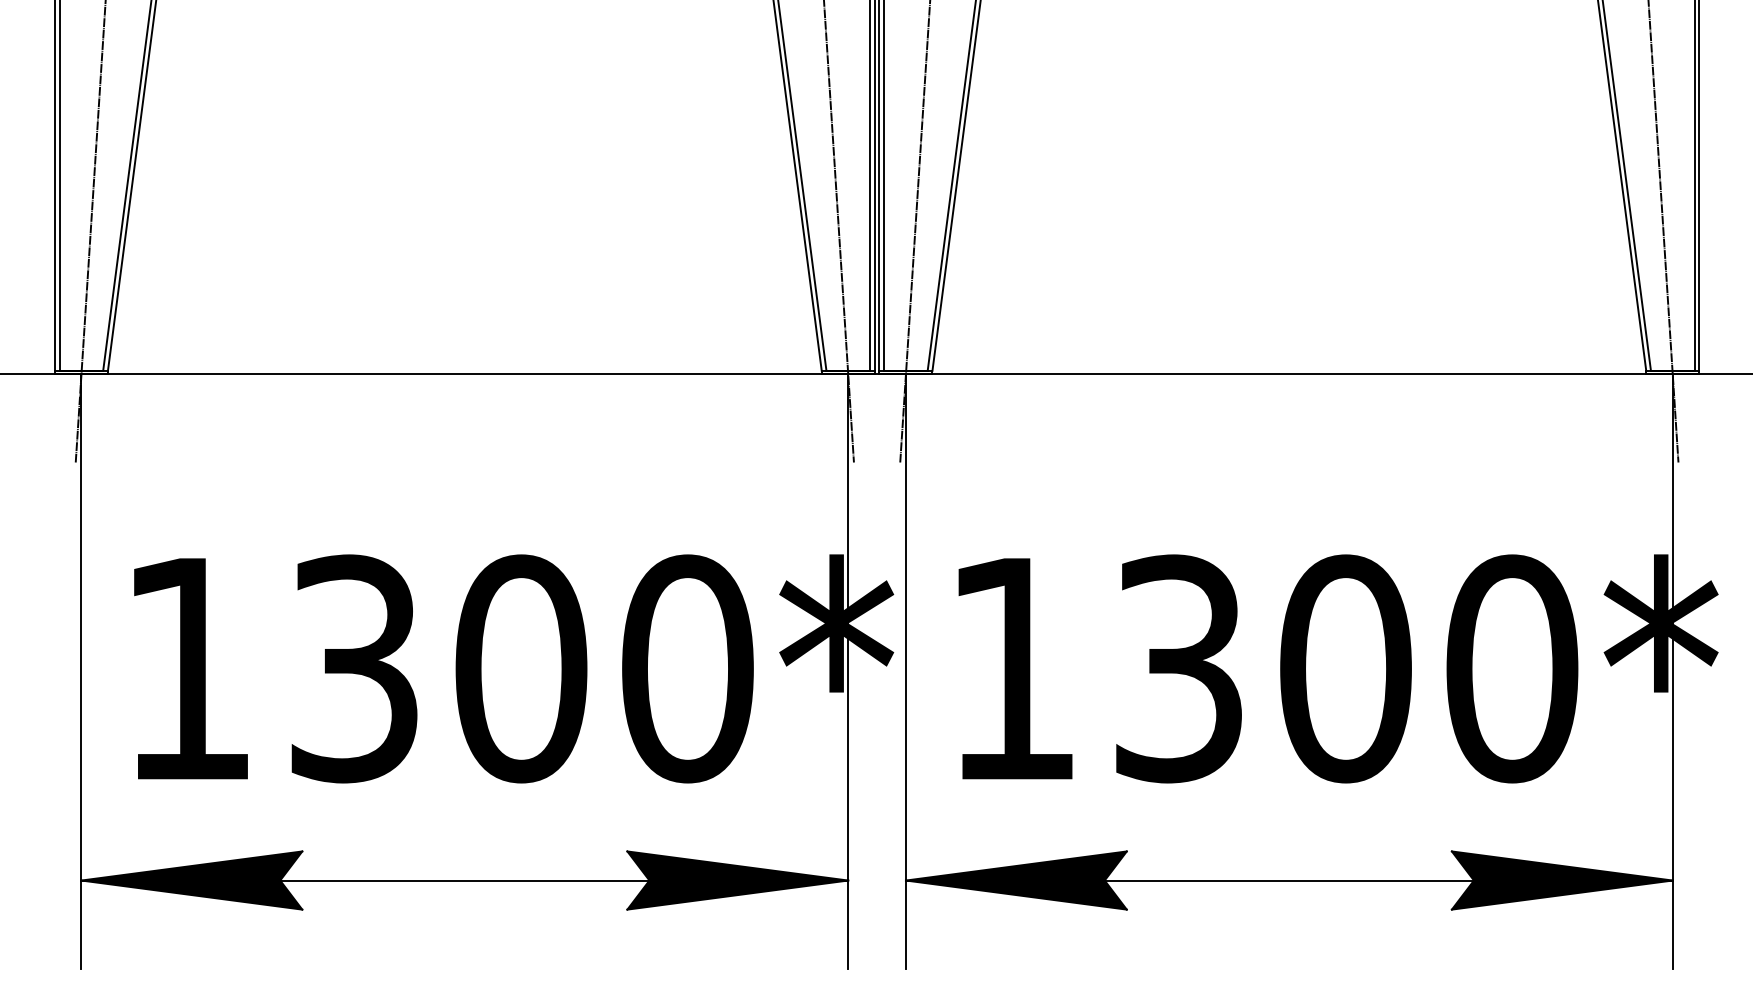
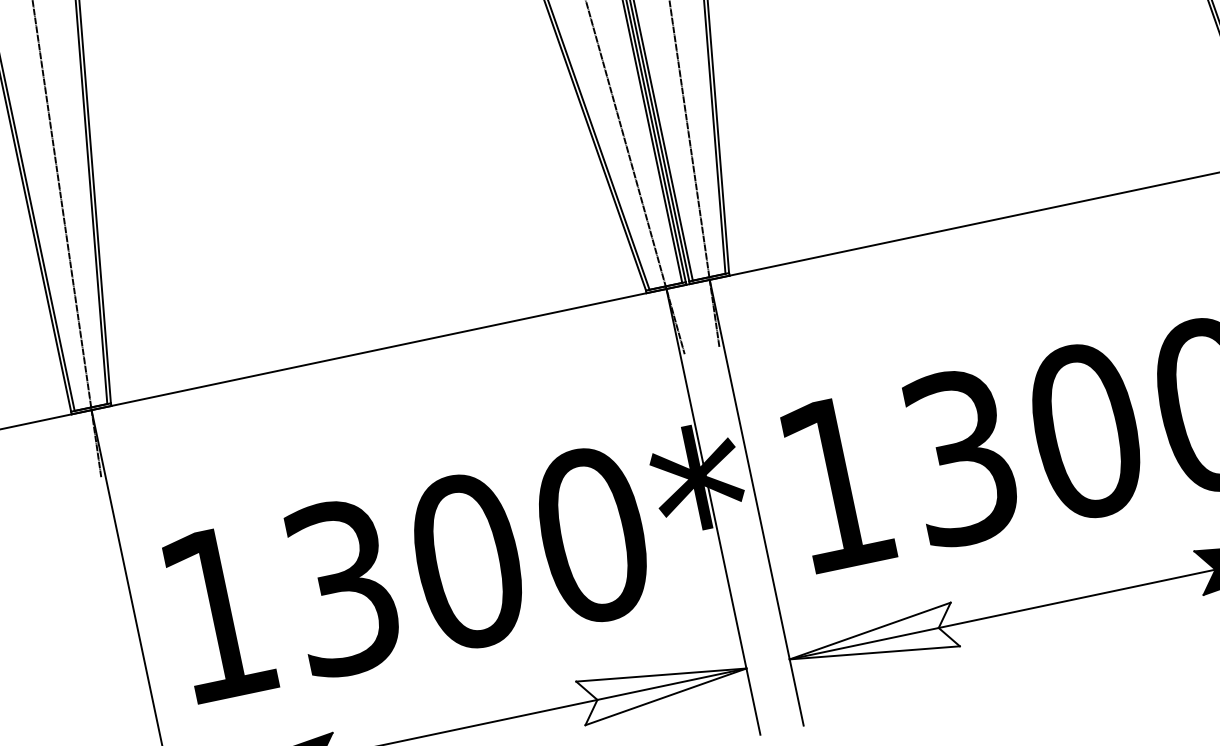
fill: (737, 880) -> (663, 685), removed
fill: (1015, 880) -> (871, 642), removed

